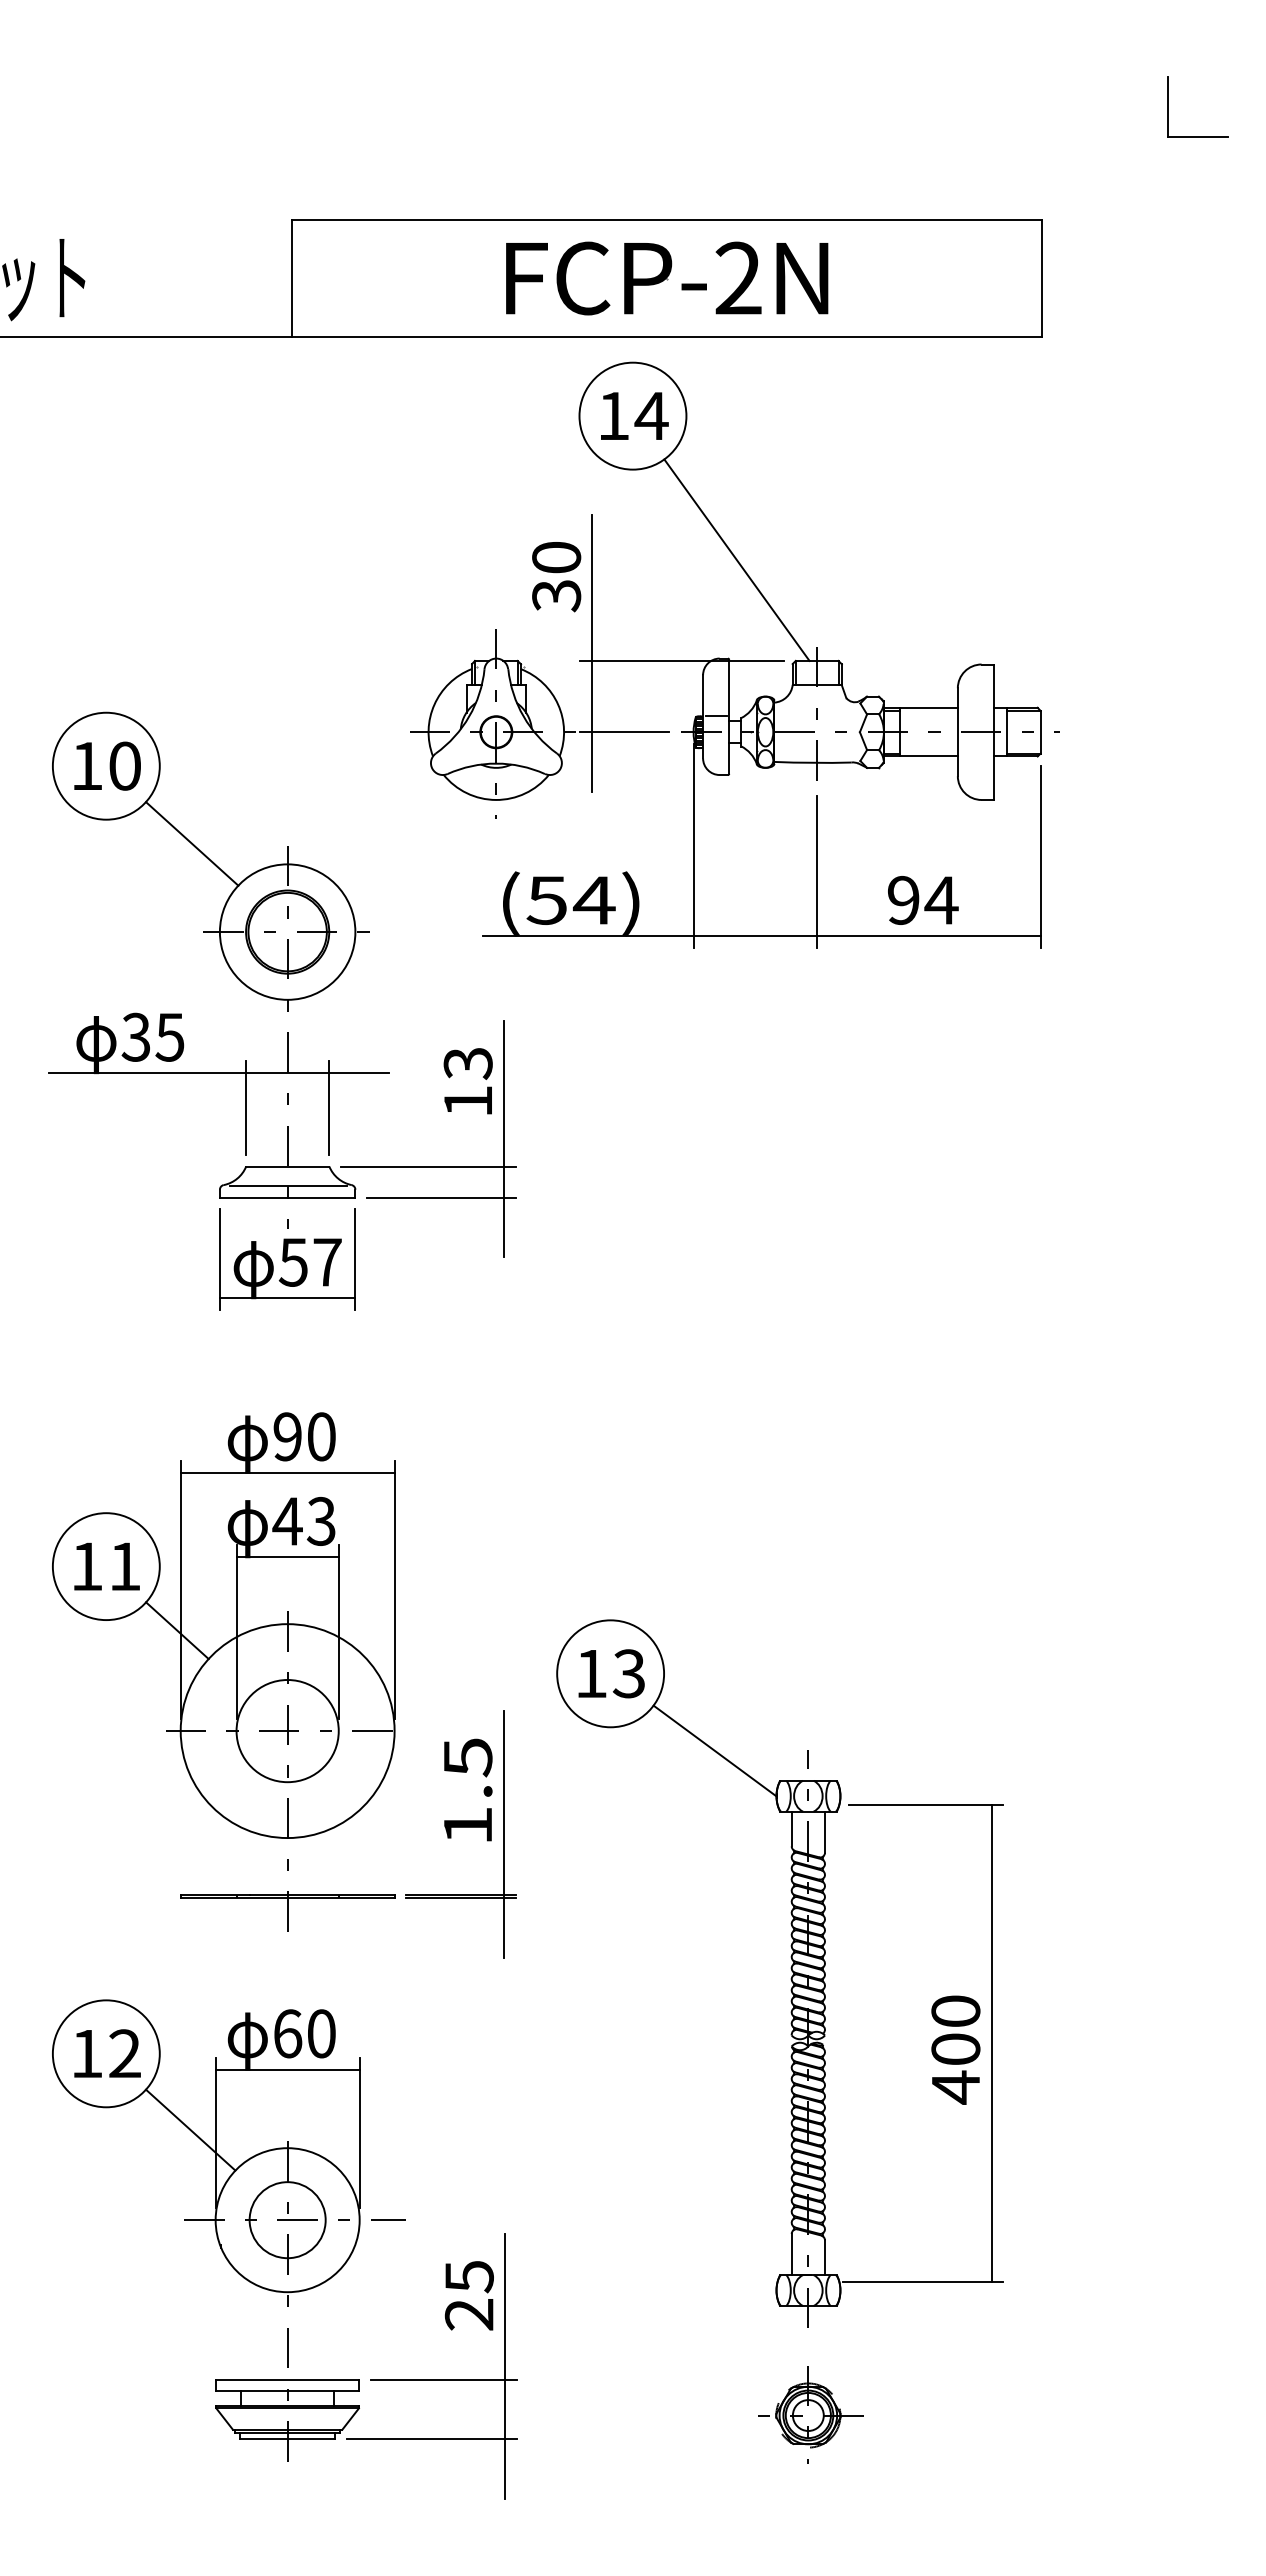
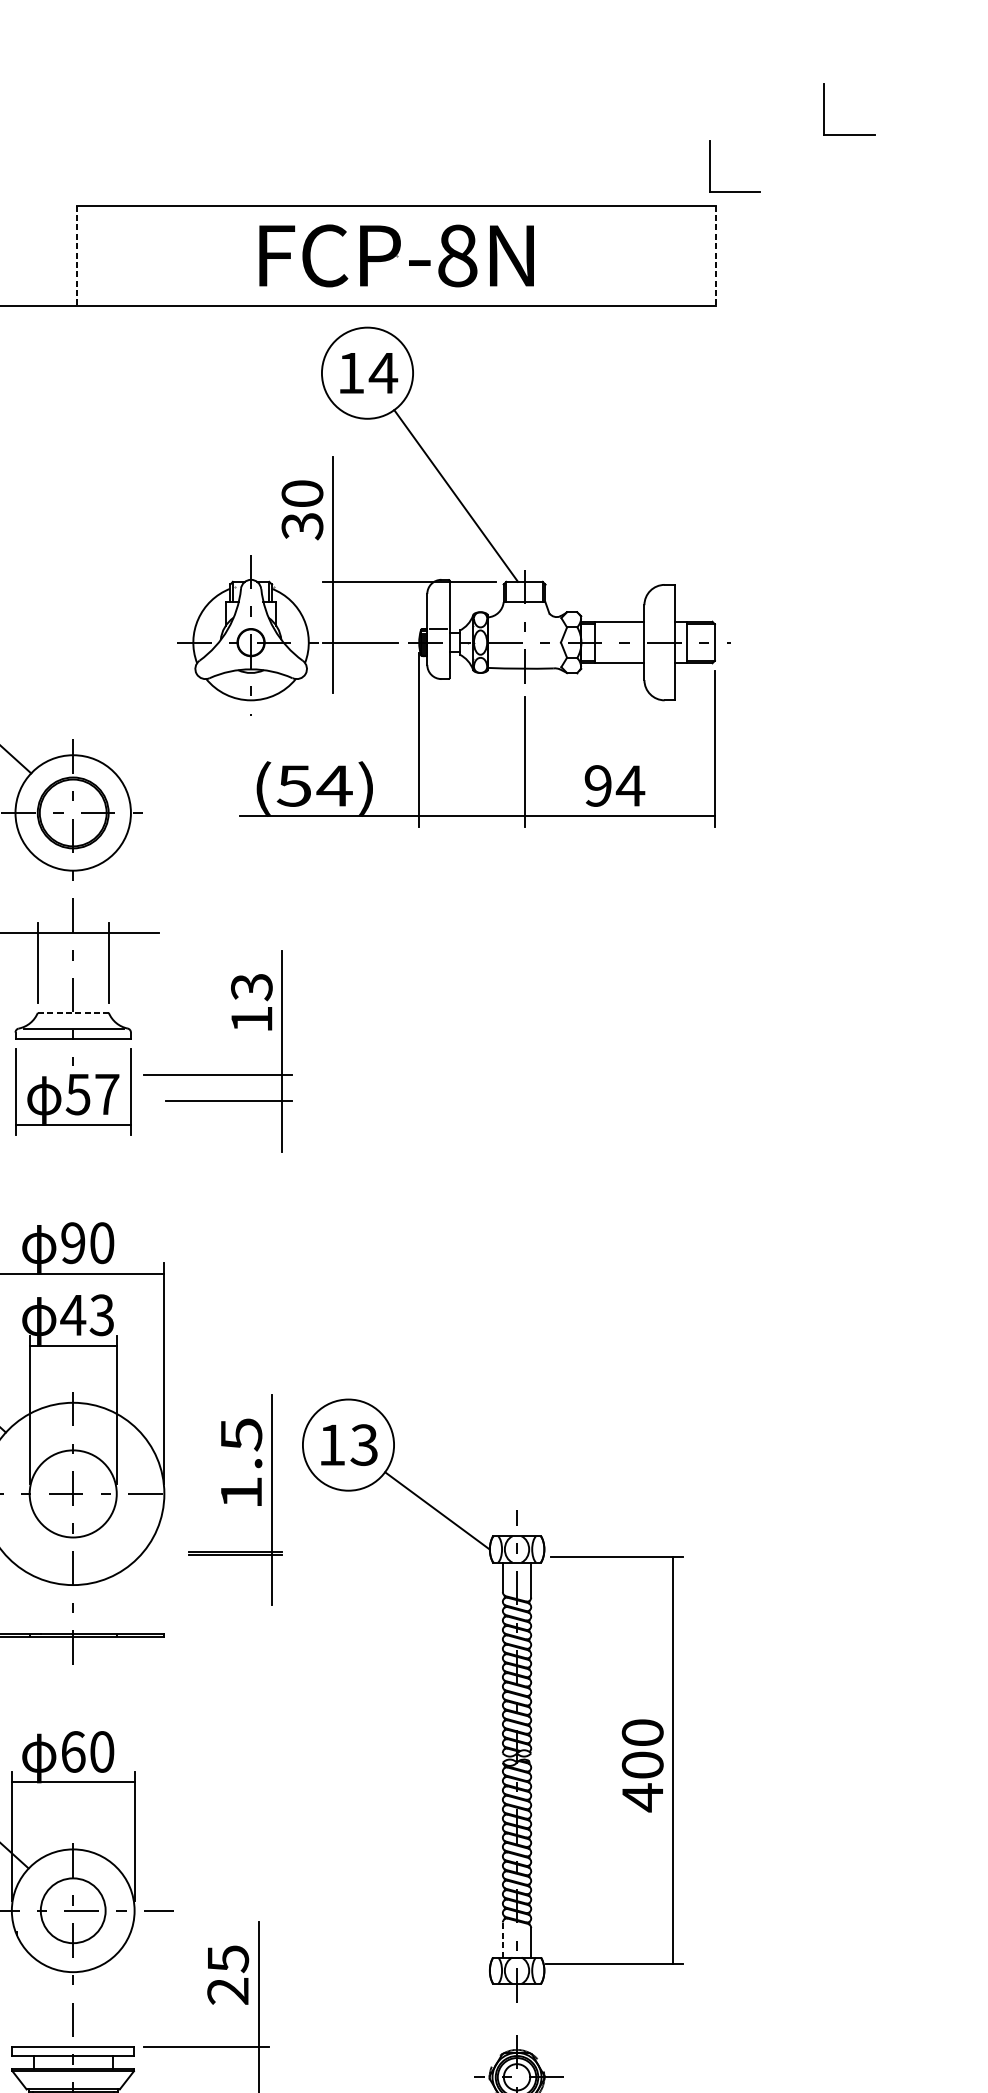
part: (1034, 173) -> (709, 166), added
line: (291, 278) -> (76, 255), solid -> dashed
text: (738, 278) -> (457, 255), FCP-2N -> FCP-8N
line: (1042, 278) -> (716, 255), solid -> dashed
line: (287, 1166) -> (73, 1012), solid -> dashed
part: (428, 1166) -> (217, 1074), moved
part: (460, 1827) -> (235, 1494), moved
line: (791, 2254) -> (502, 1940), solid -> dashed

